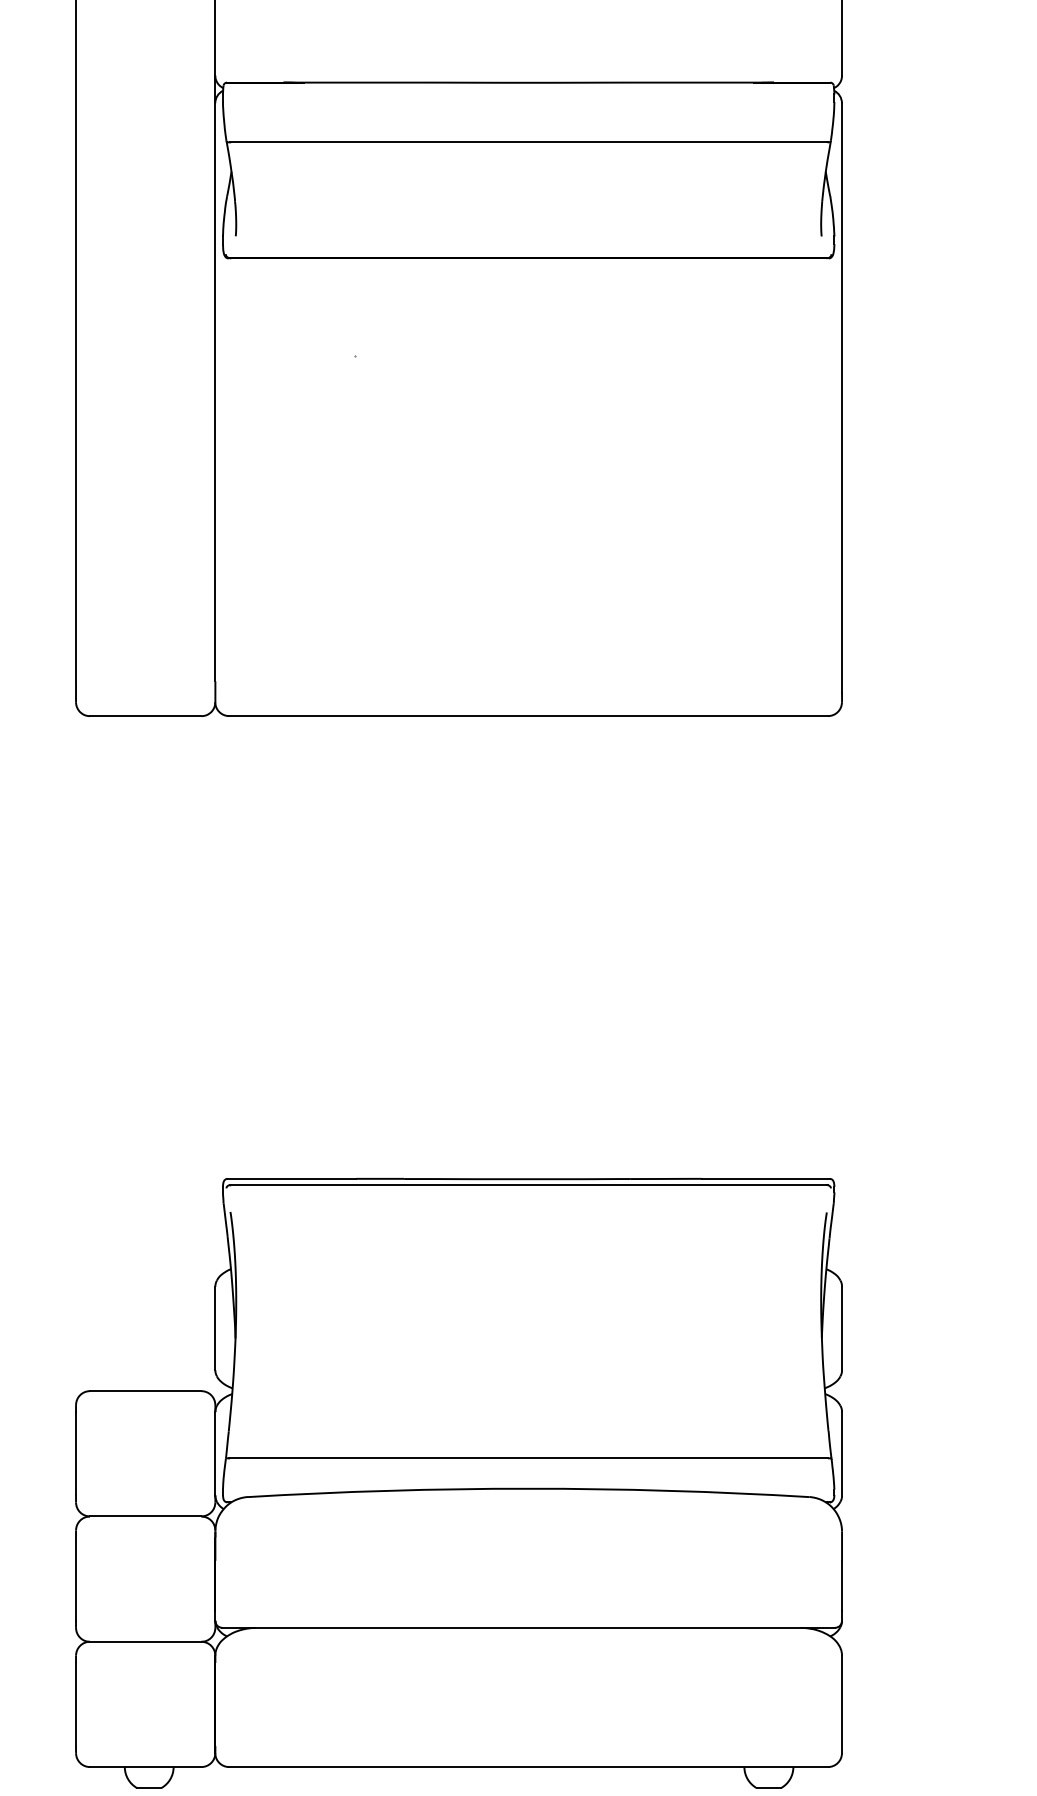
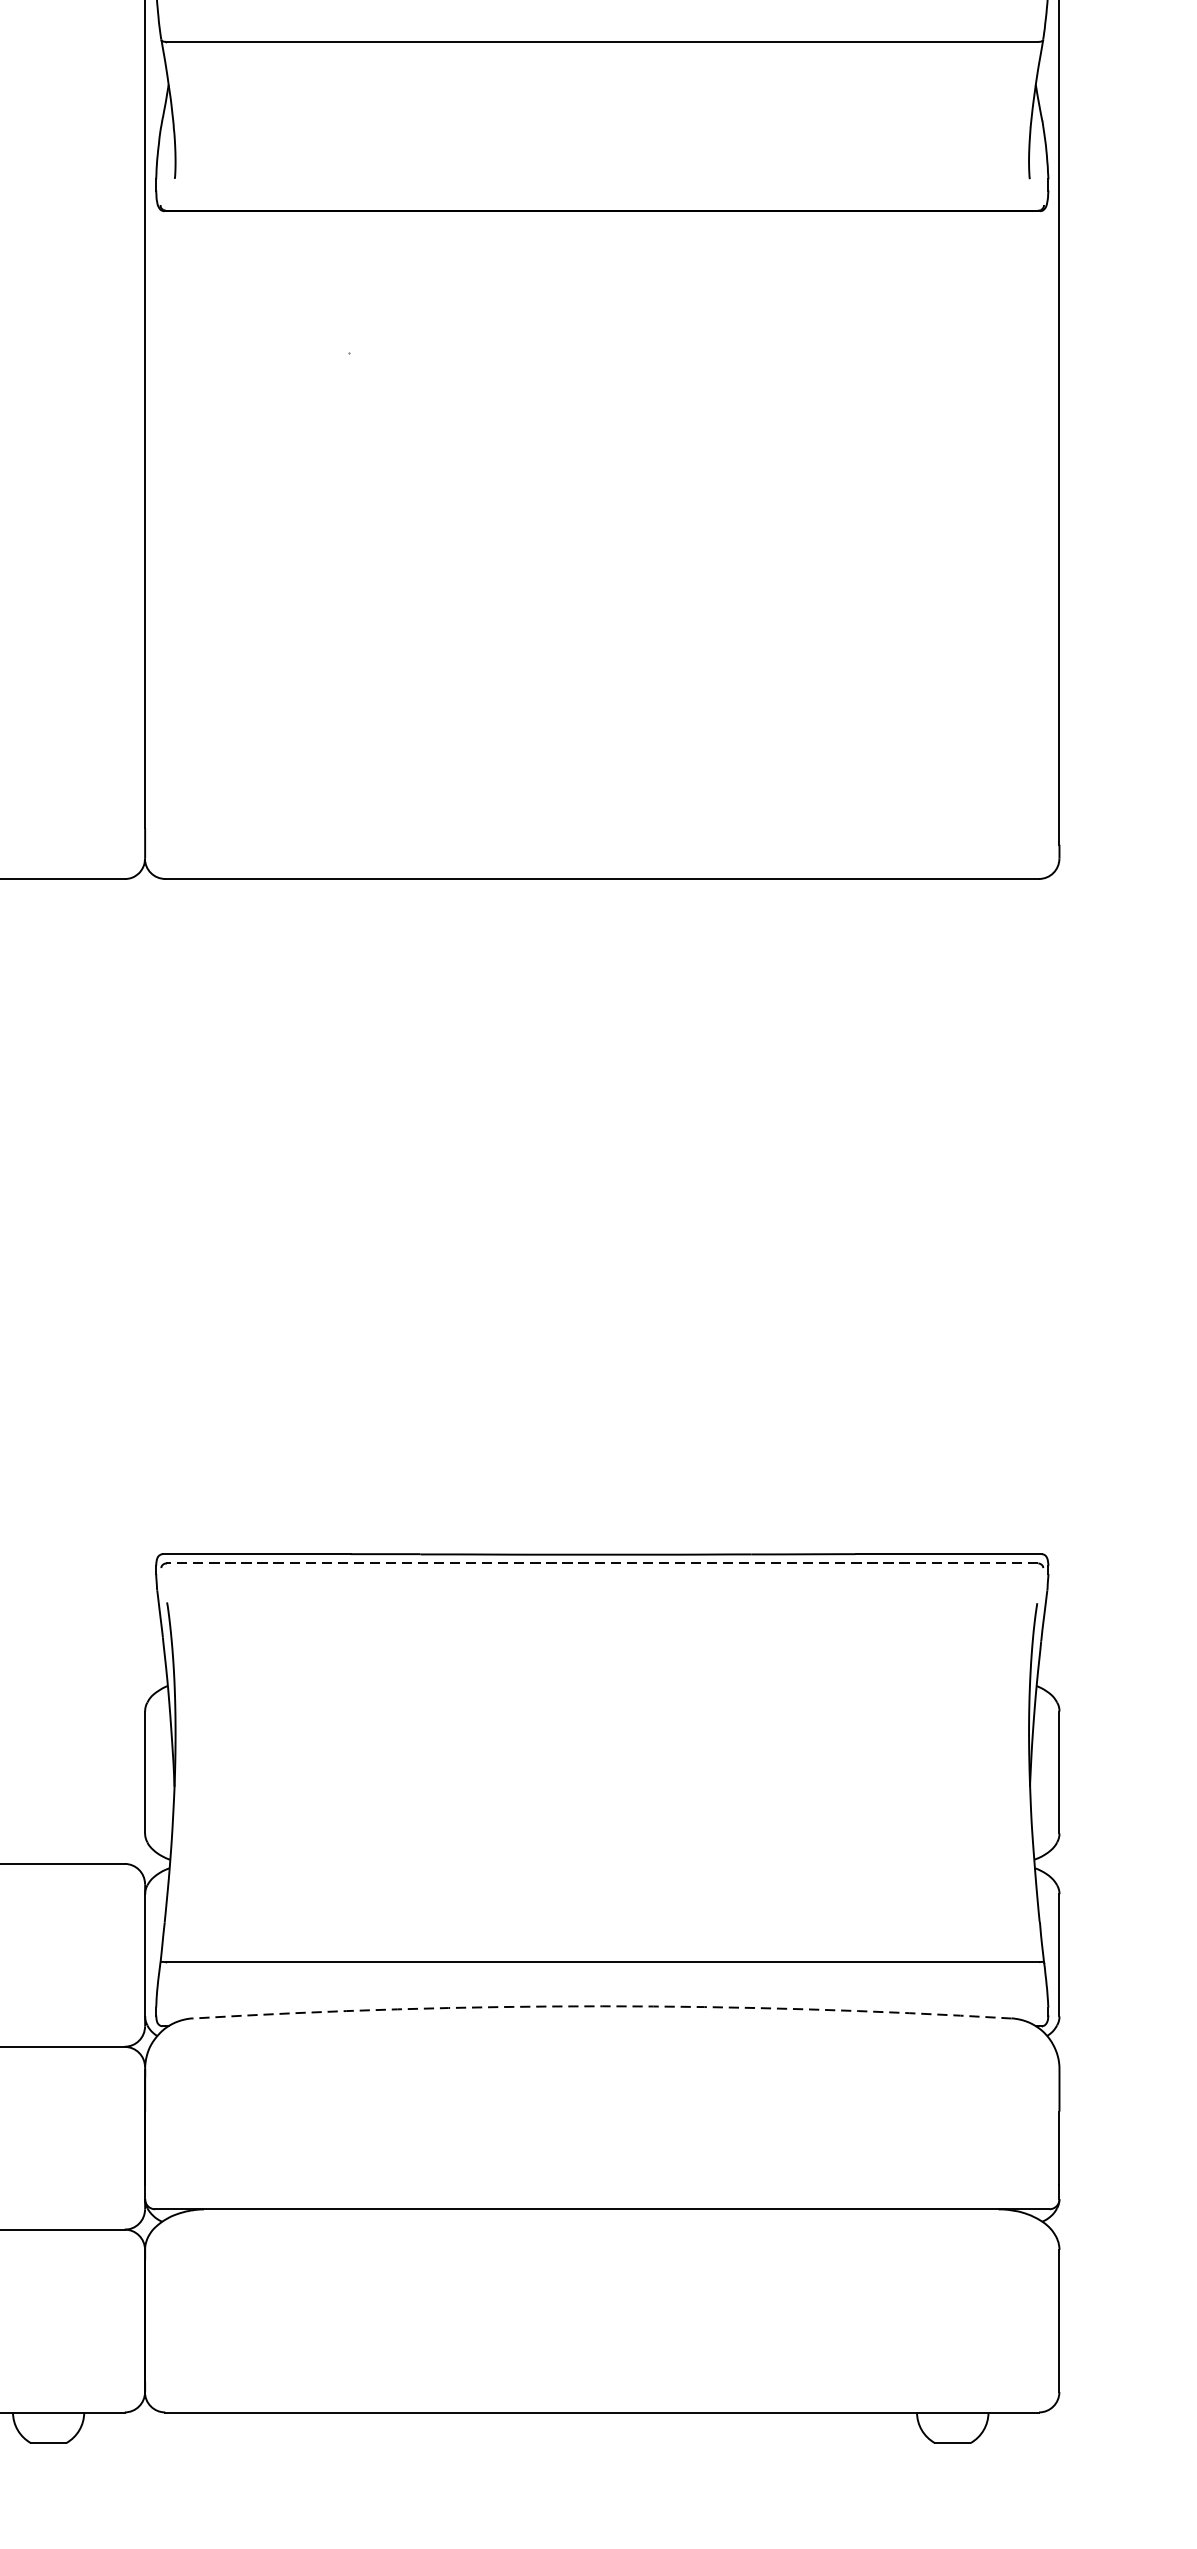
line: (528, 1185) -> (602, 1563), solid -> dashed
arc: (528, 1488) -> (602, 2005), solid -> dashed

